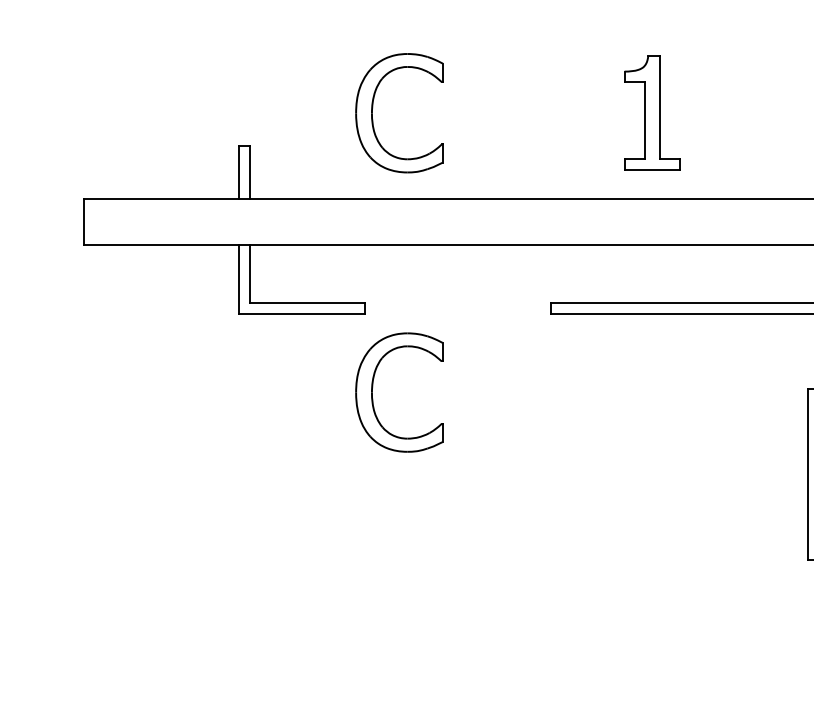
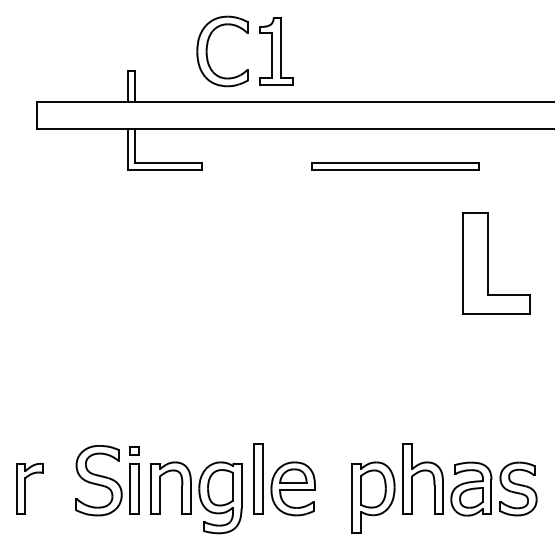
part: (652, 113) -> (276, 51), moved
part: (373, 392) -> (207, 215), removed

